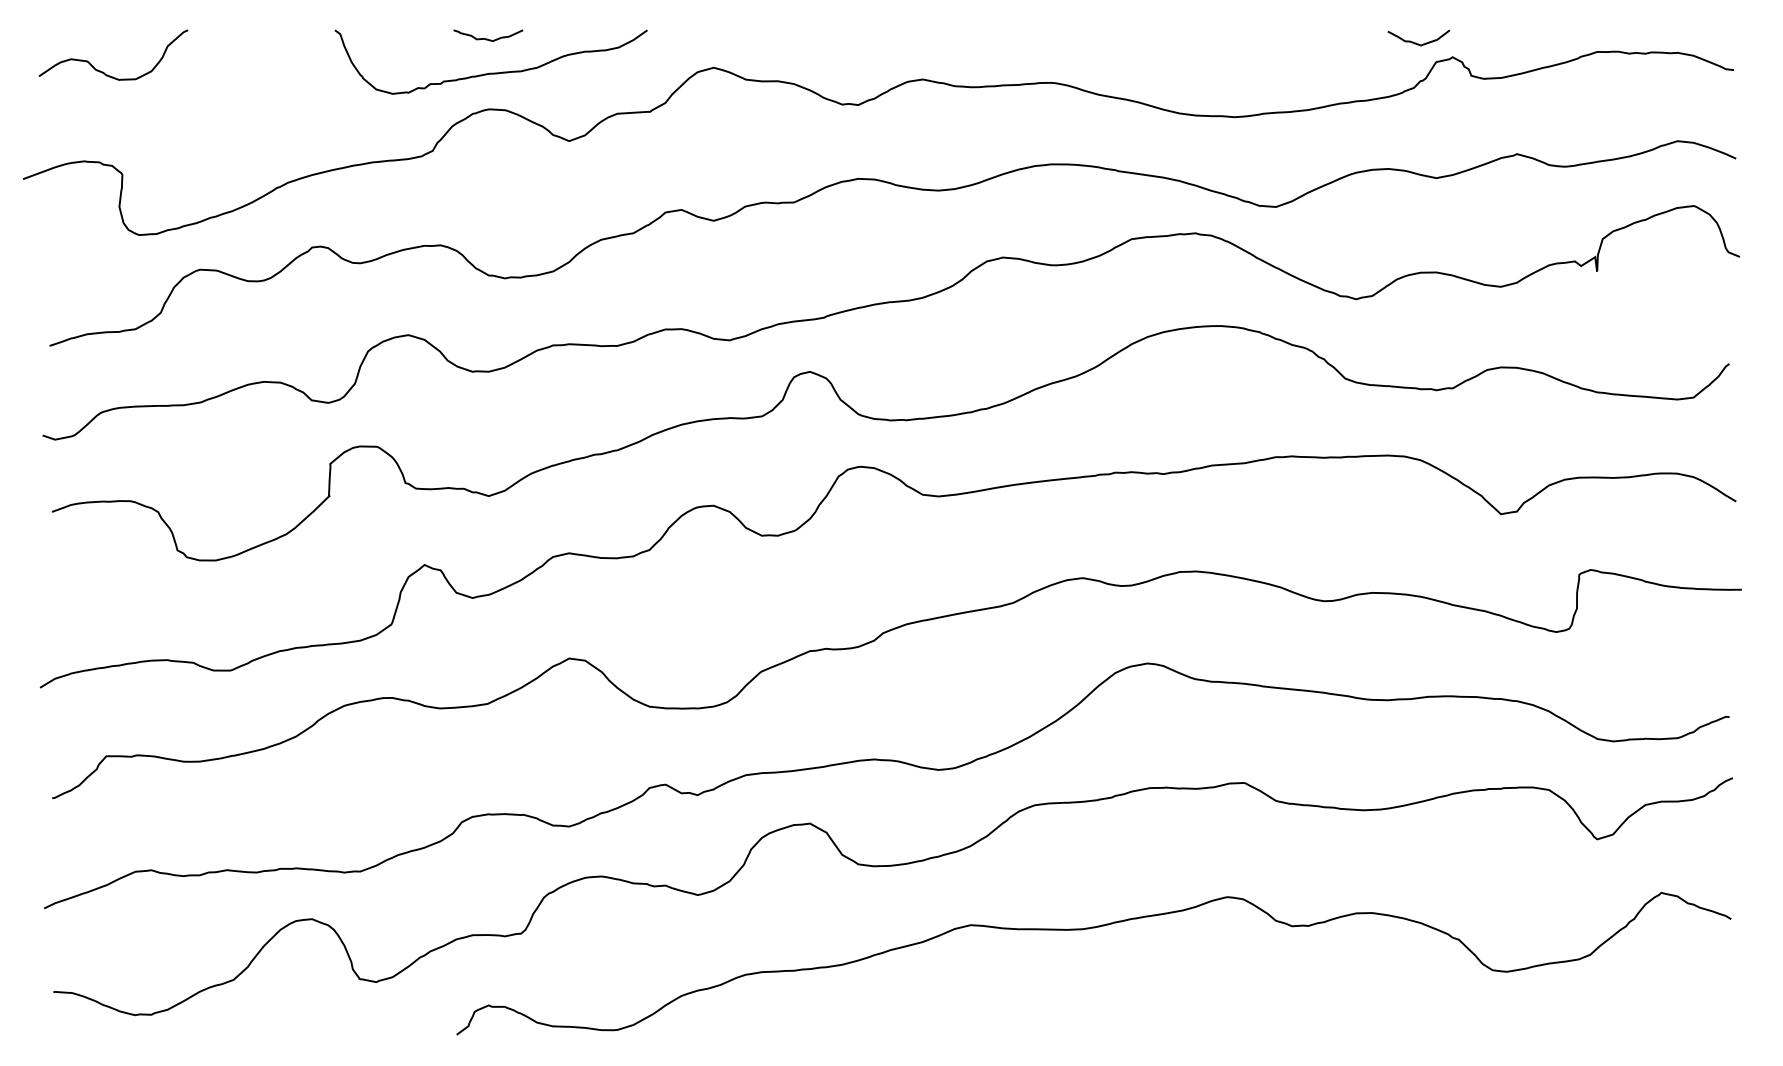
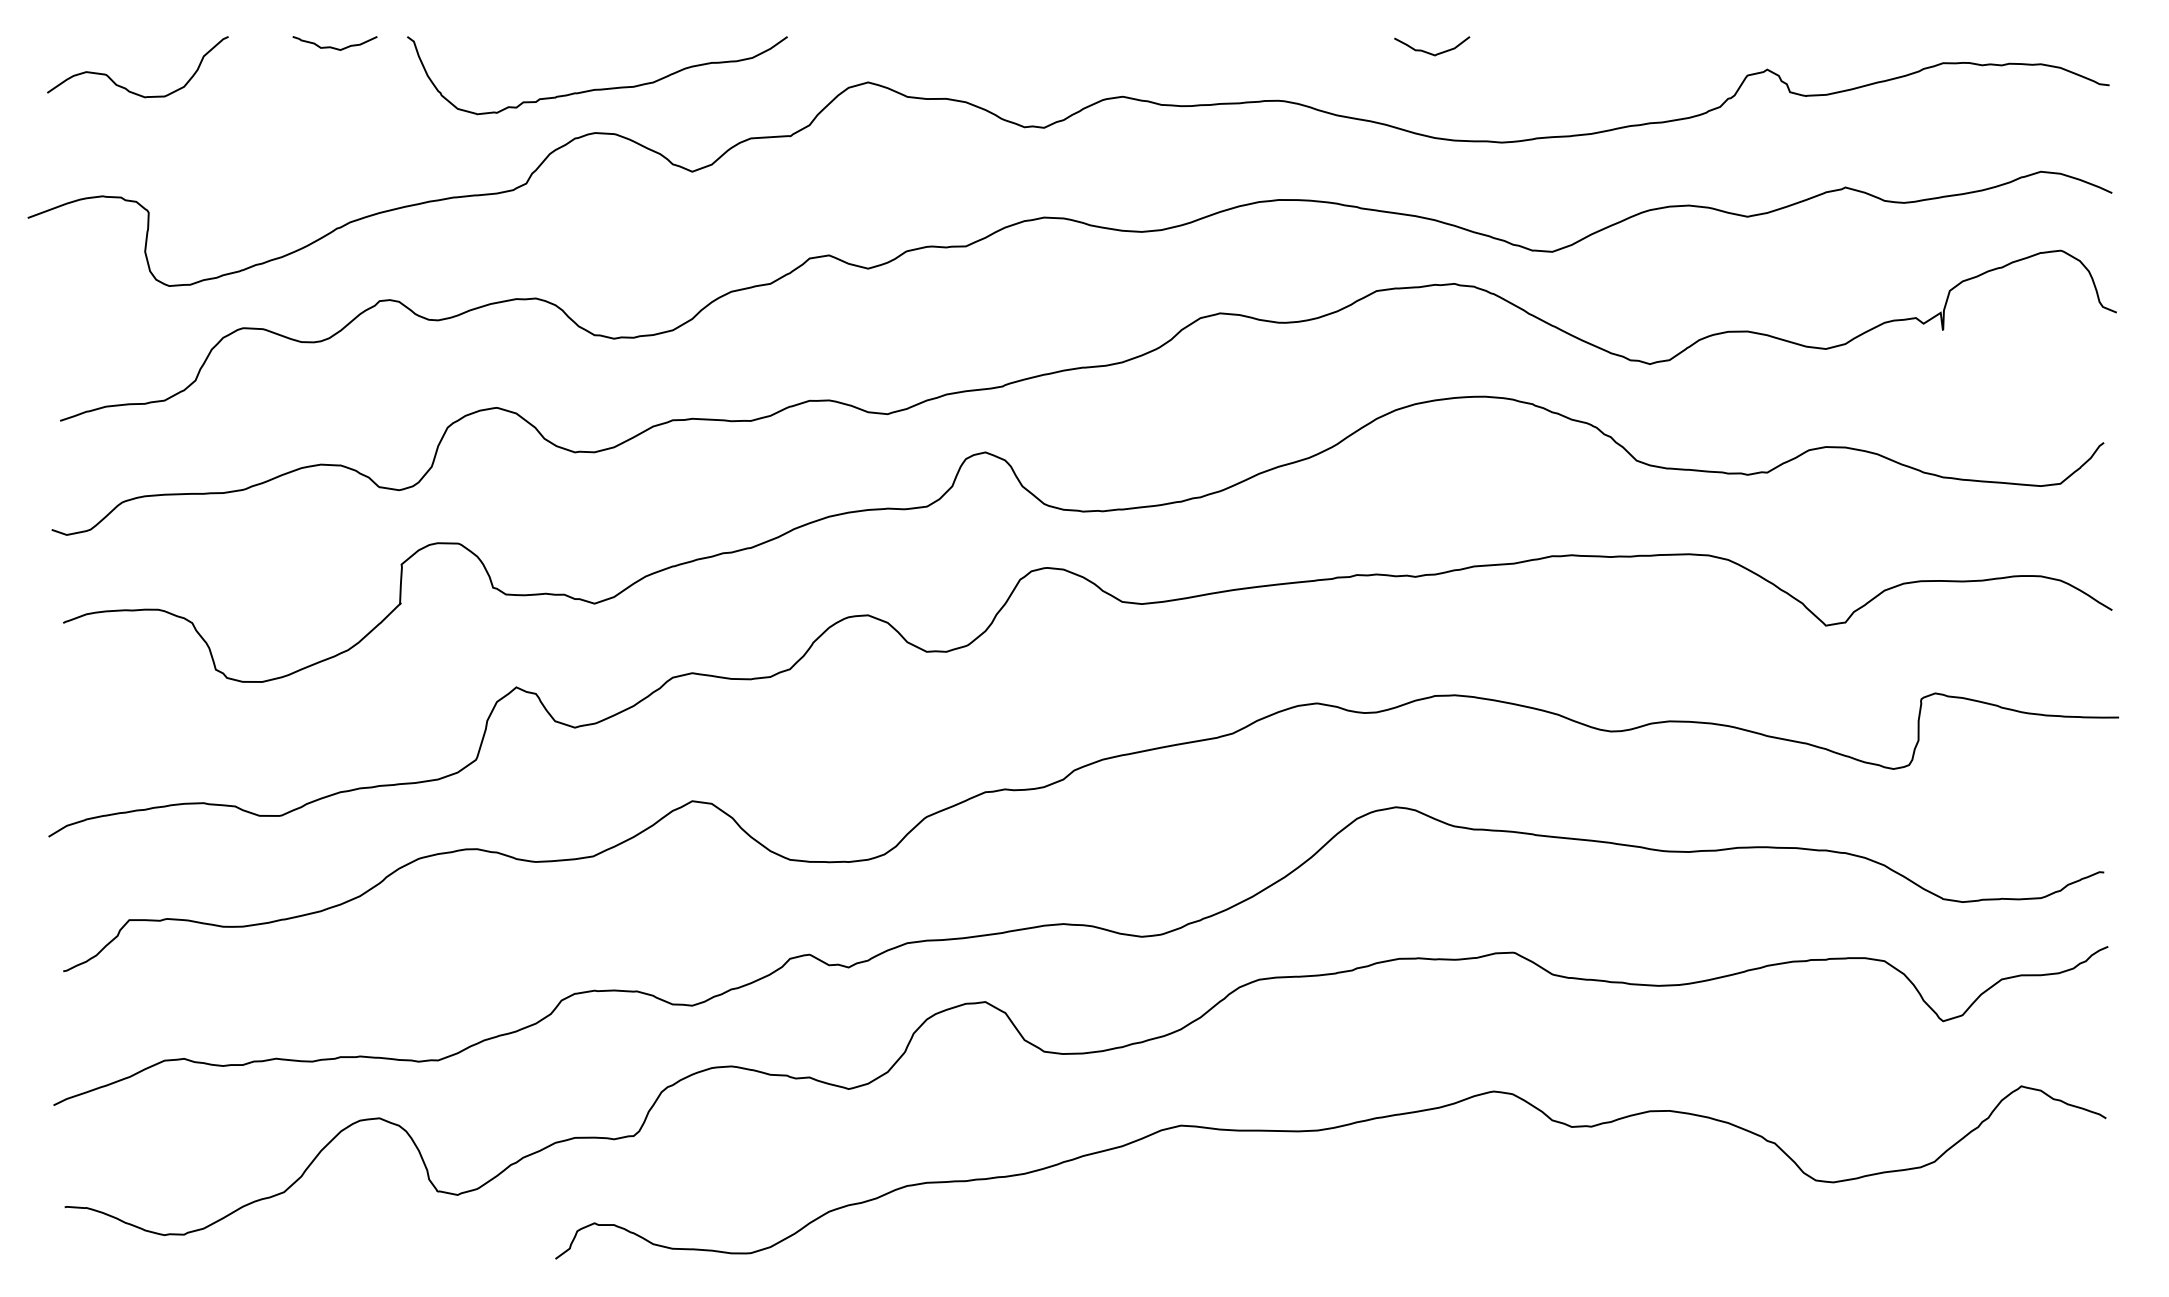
curve: (487, 39) -> (334, 47), moved
curve: (1417, 43) -> (1430, 52), moved

